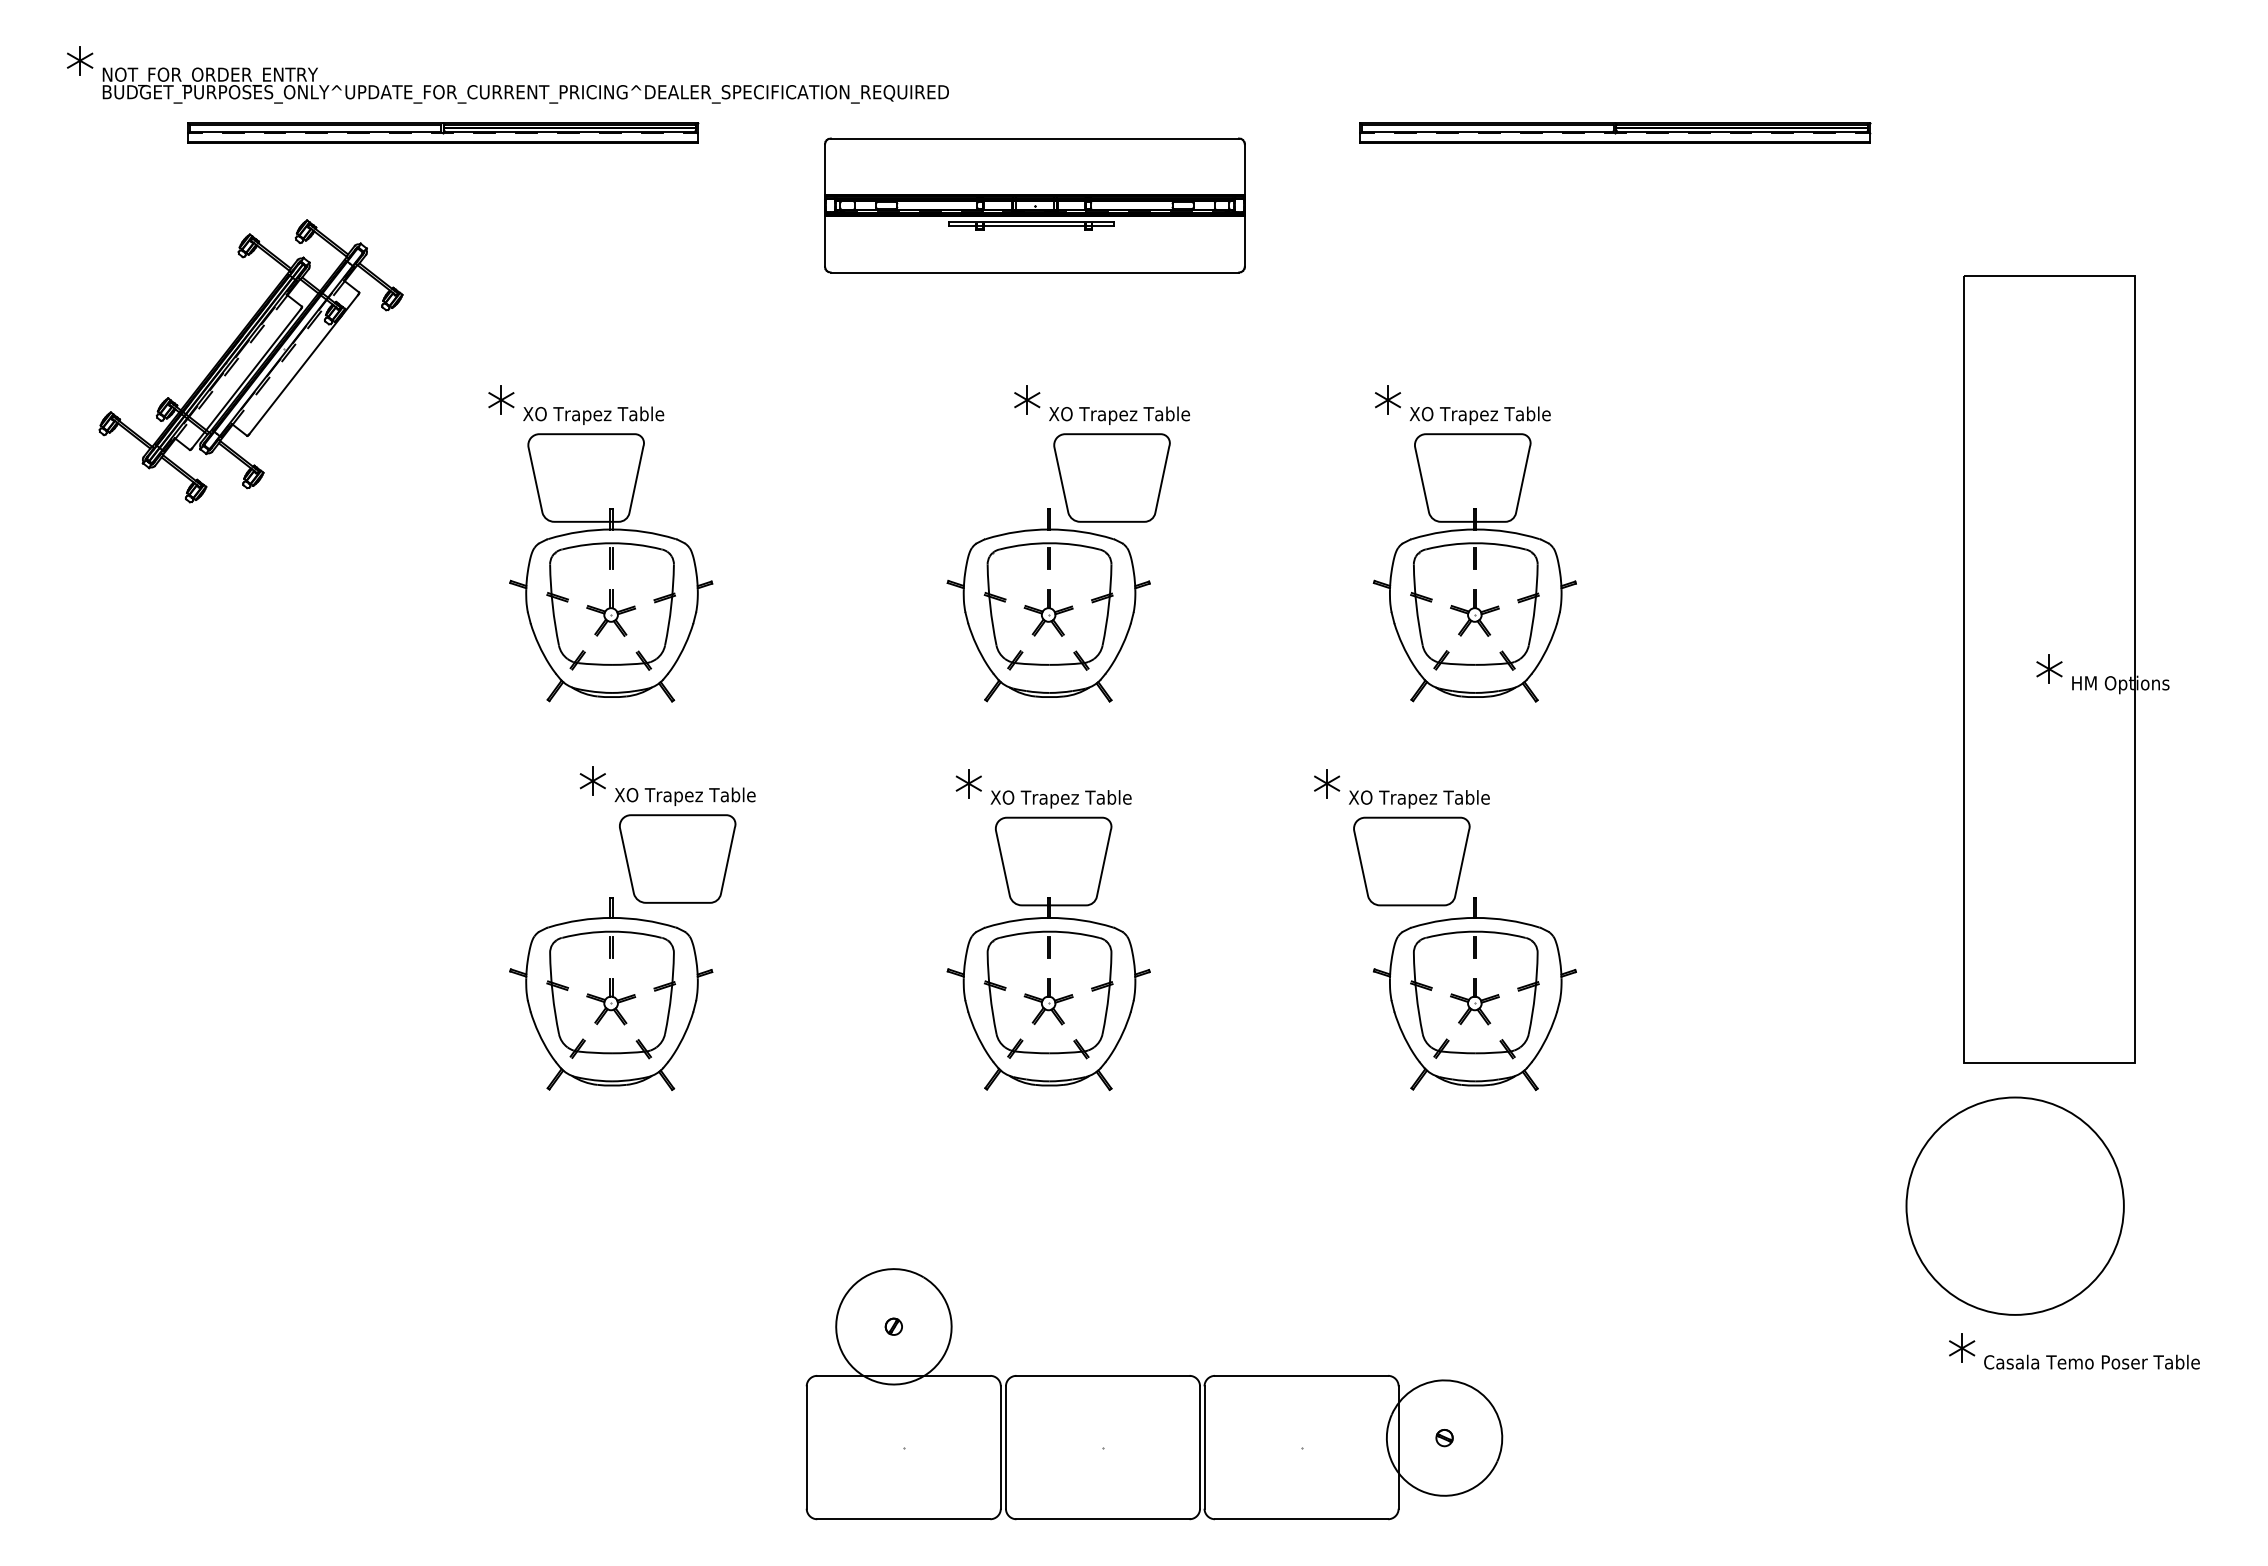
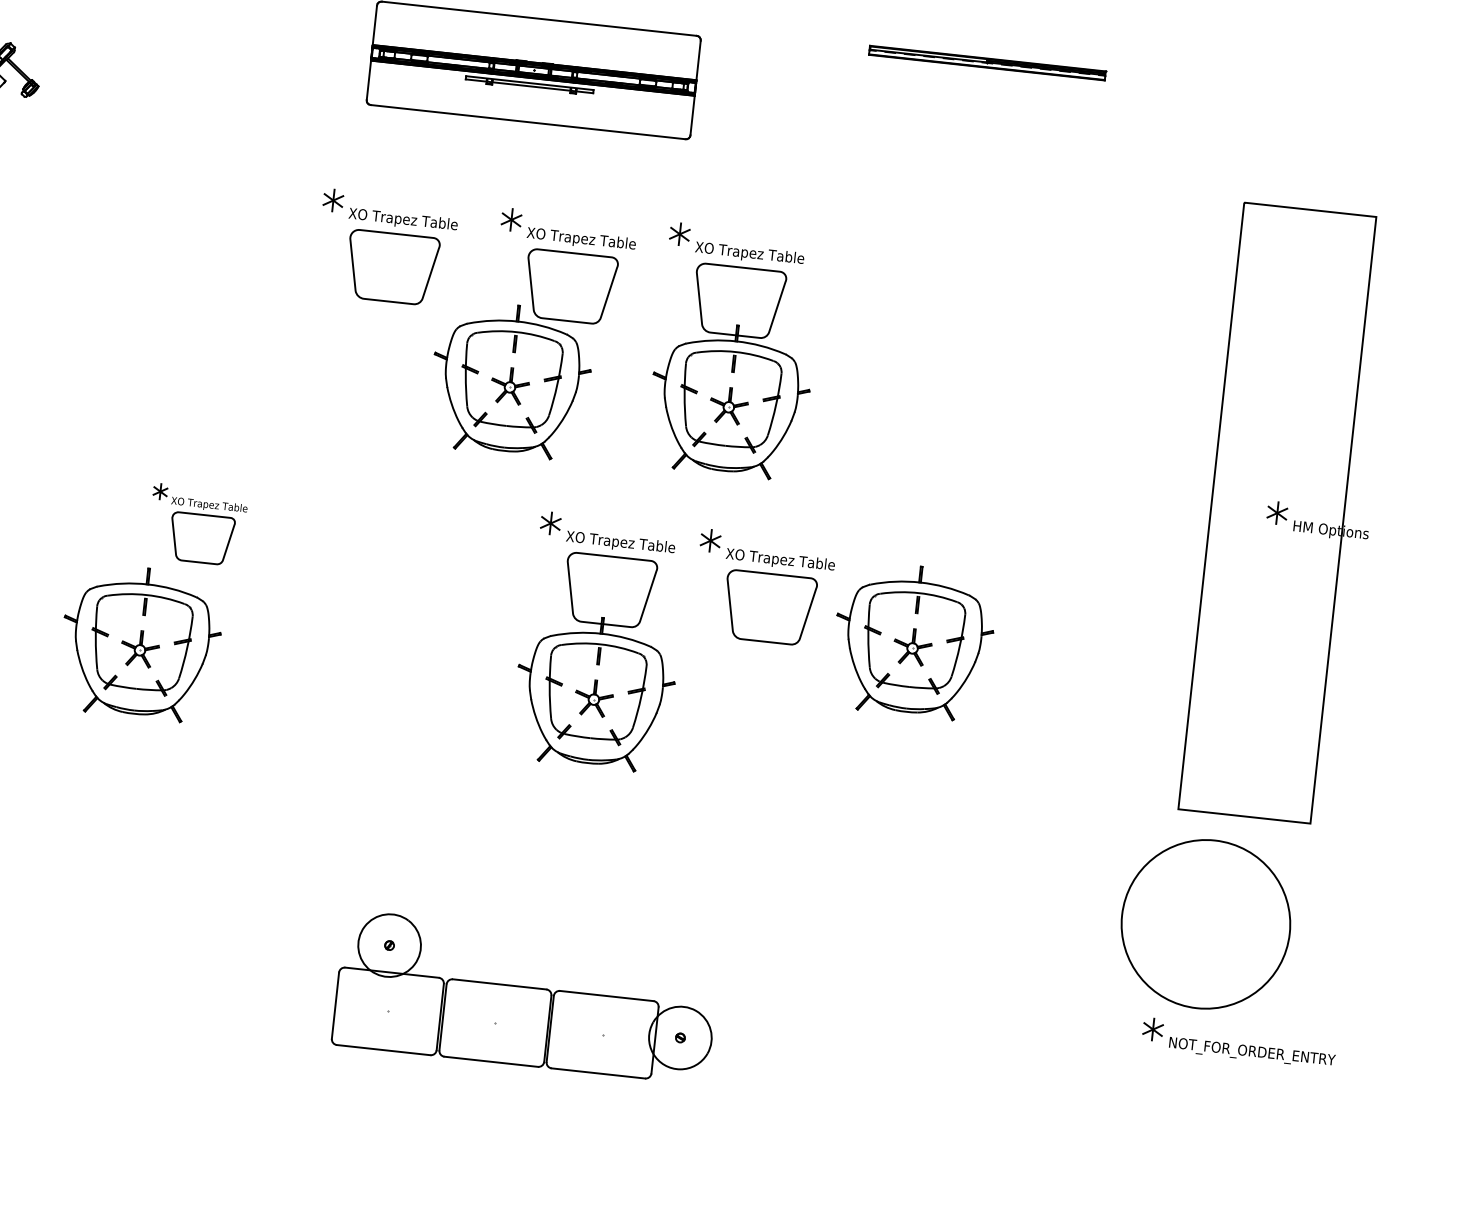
part: (1615, 132) -> (987, 62), size x0.6
part: (871, 453) -> (386, 248), added
part: (600, 543) -> (170, 294), removed
part: (1474, 543) -> (734, 352), moved
part: (667, 834) -> (197, 524), size x0.7
part: (1048, 930) -> (599, 643), moved
part: (1474, 994) -> (913, 641), moved
text: (2091, 1363) -> (1251, 1052), Casala Temo Poser Table -> NOT_FOR_ORDER_ENTRY
part: (1154, 1394) -> (526, 997), size x0.7

